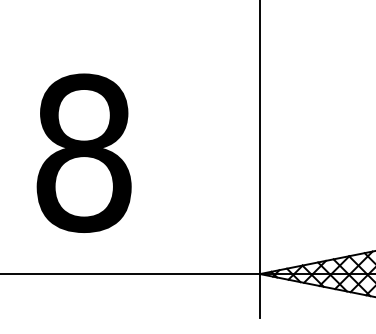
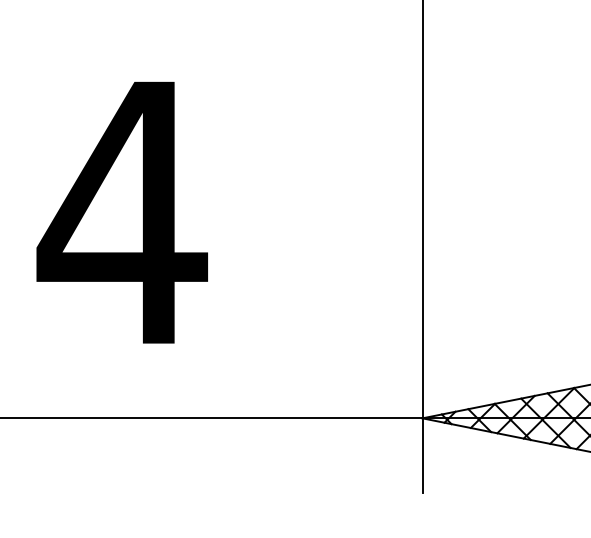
text: (83, 152) -> (122, 211), 8 -> 4

